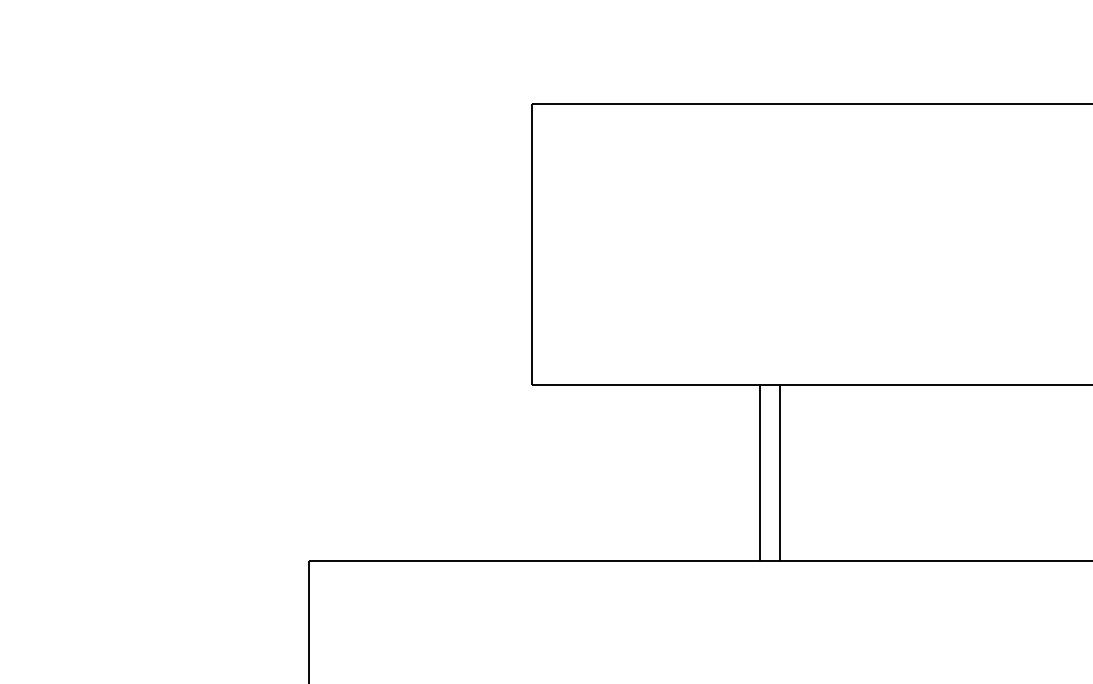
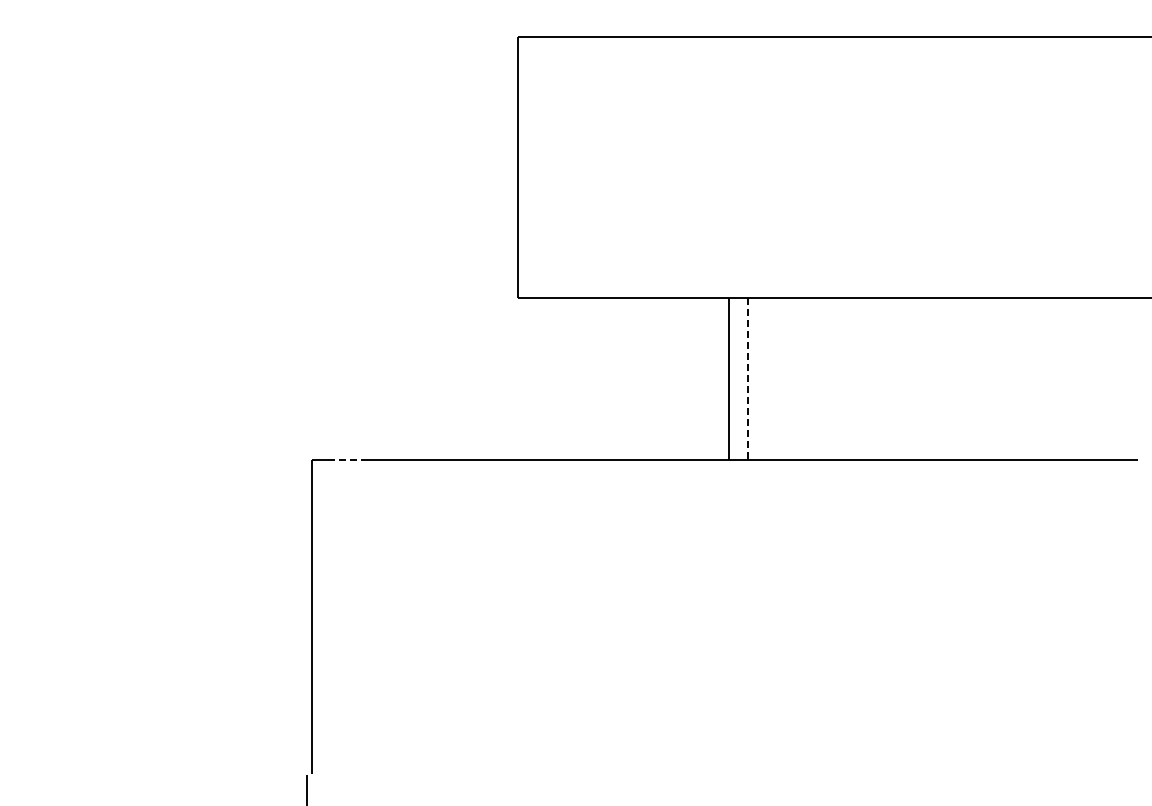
line: (779, 473) -> (747, 379), solid -> dashed
line: (349, 560) -> (349, 460), solid -> dashed

